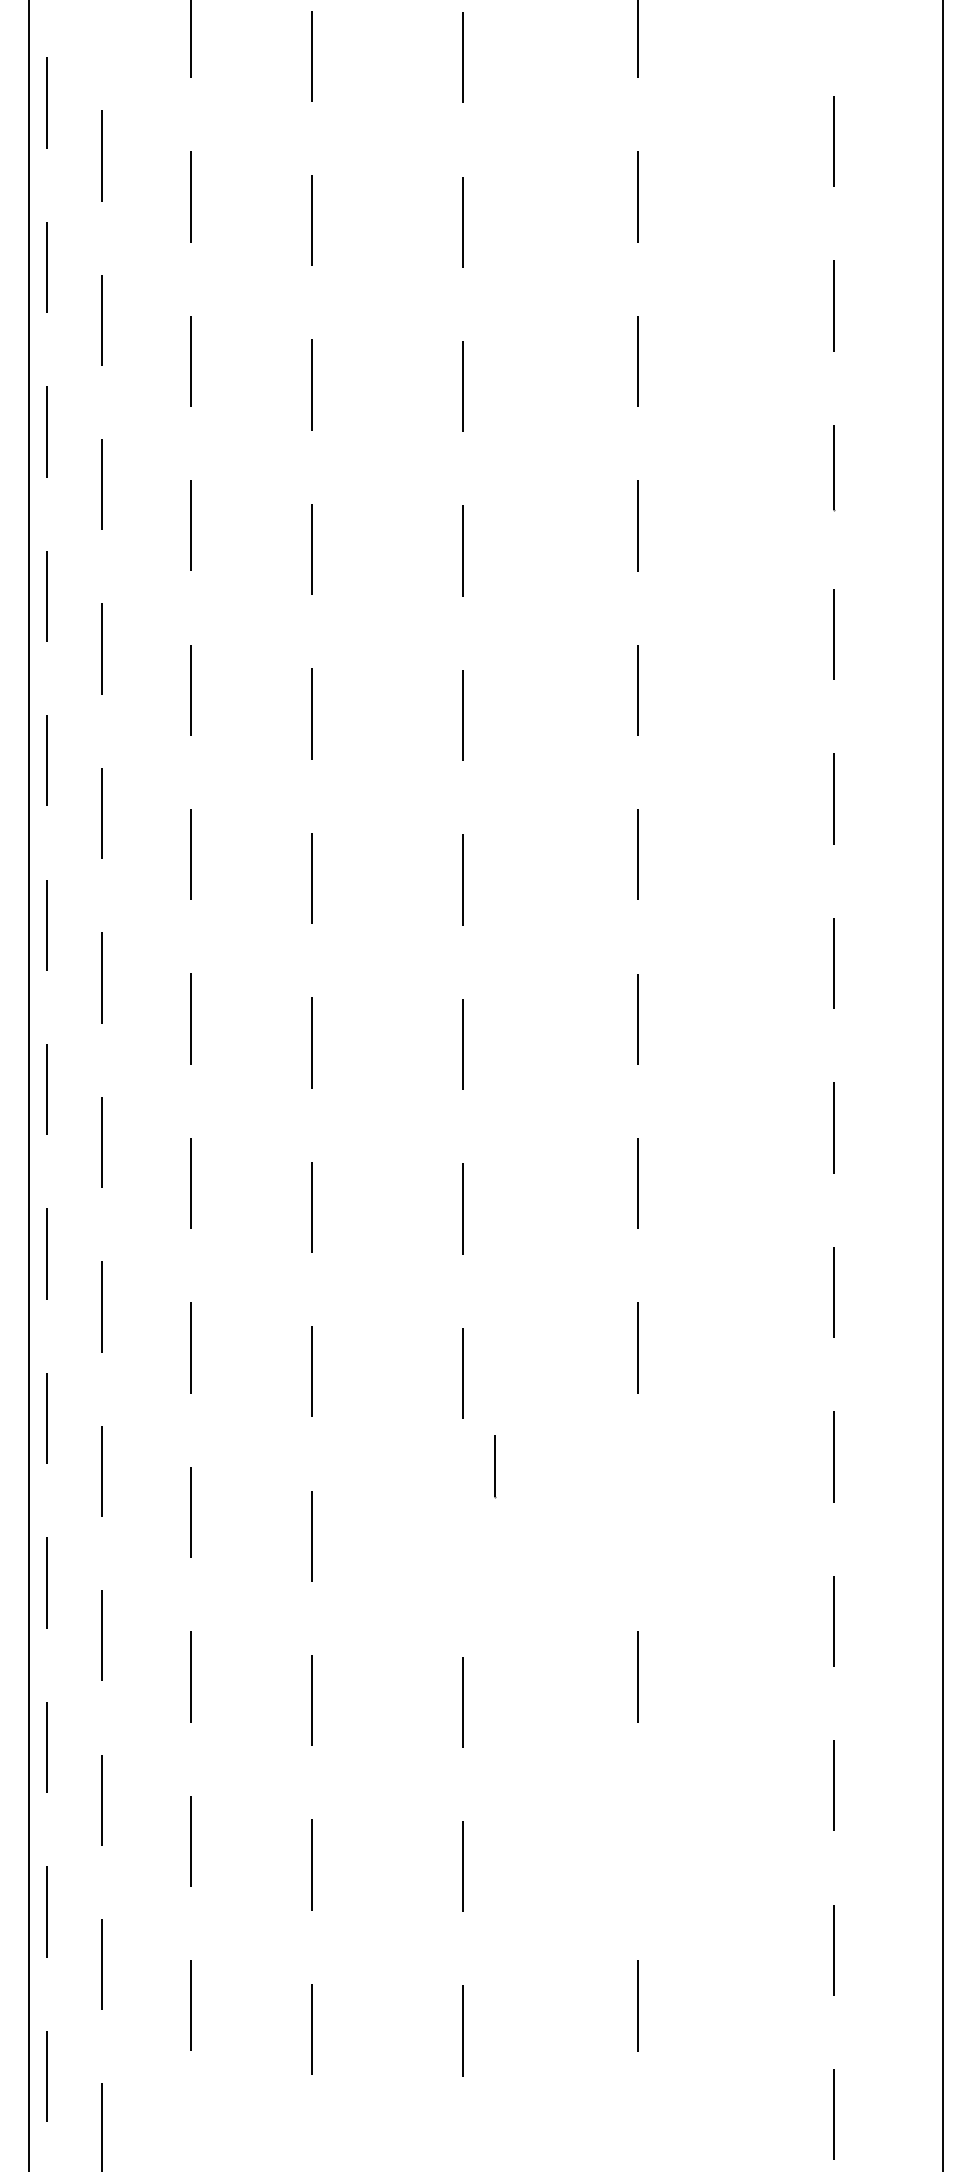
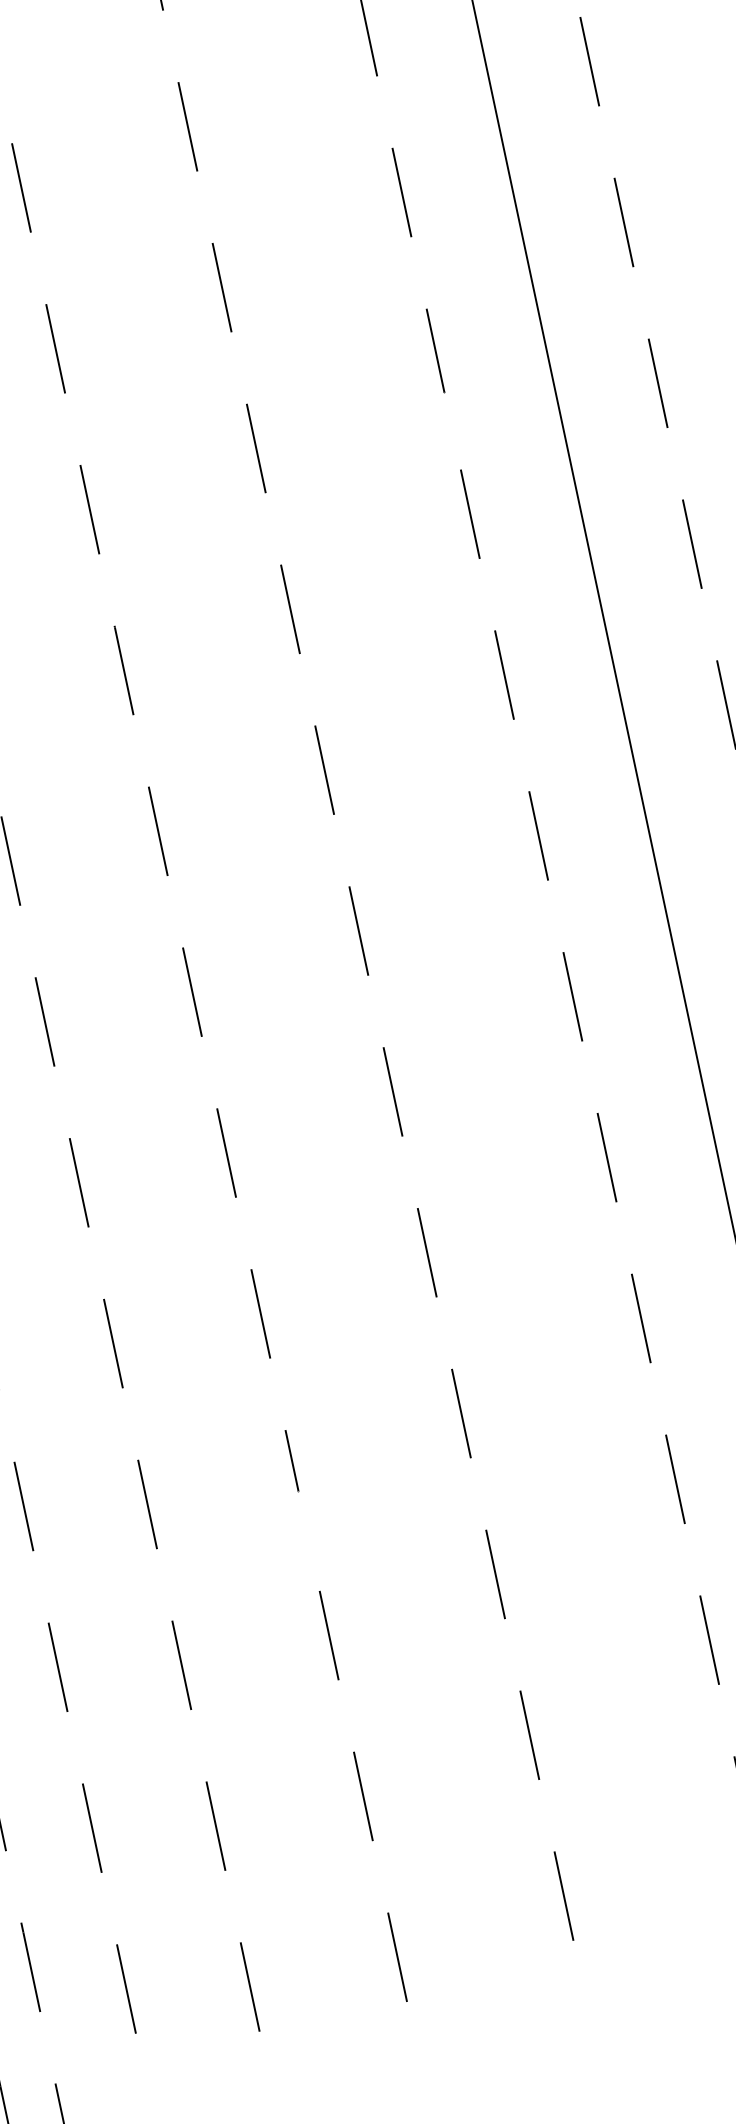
line: (495, 1466) -> (292, 1460), moved
line: (638, 1512) -> (461, 1413), added
line: (637, 1841) -> (529, 1735), added

